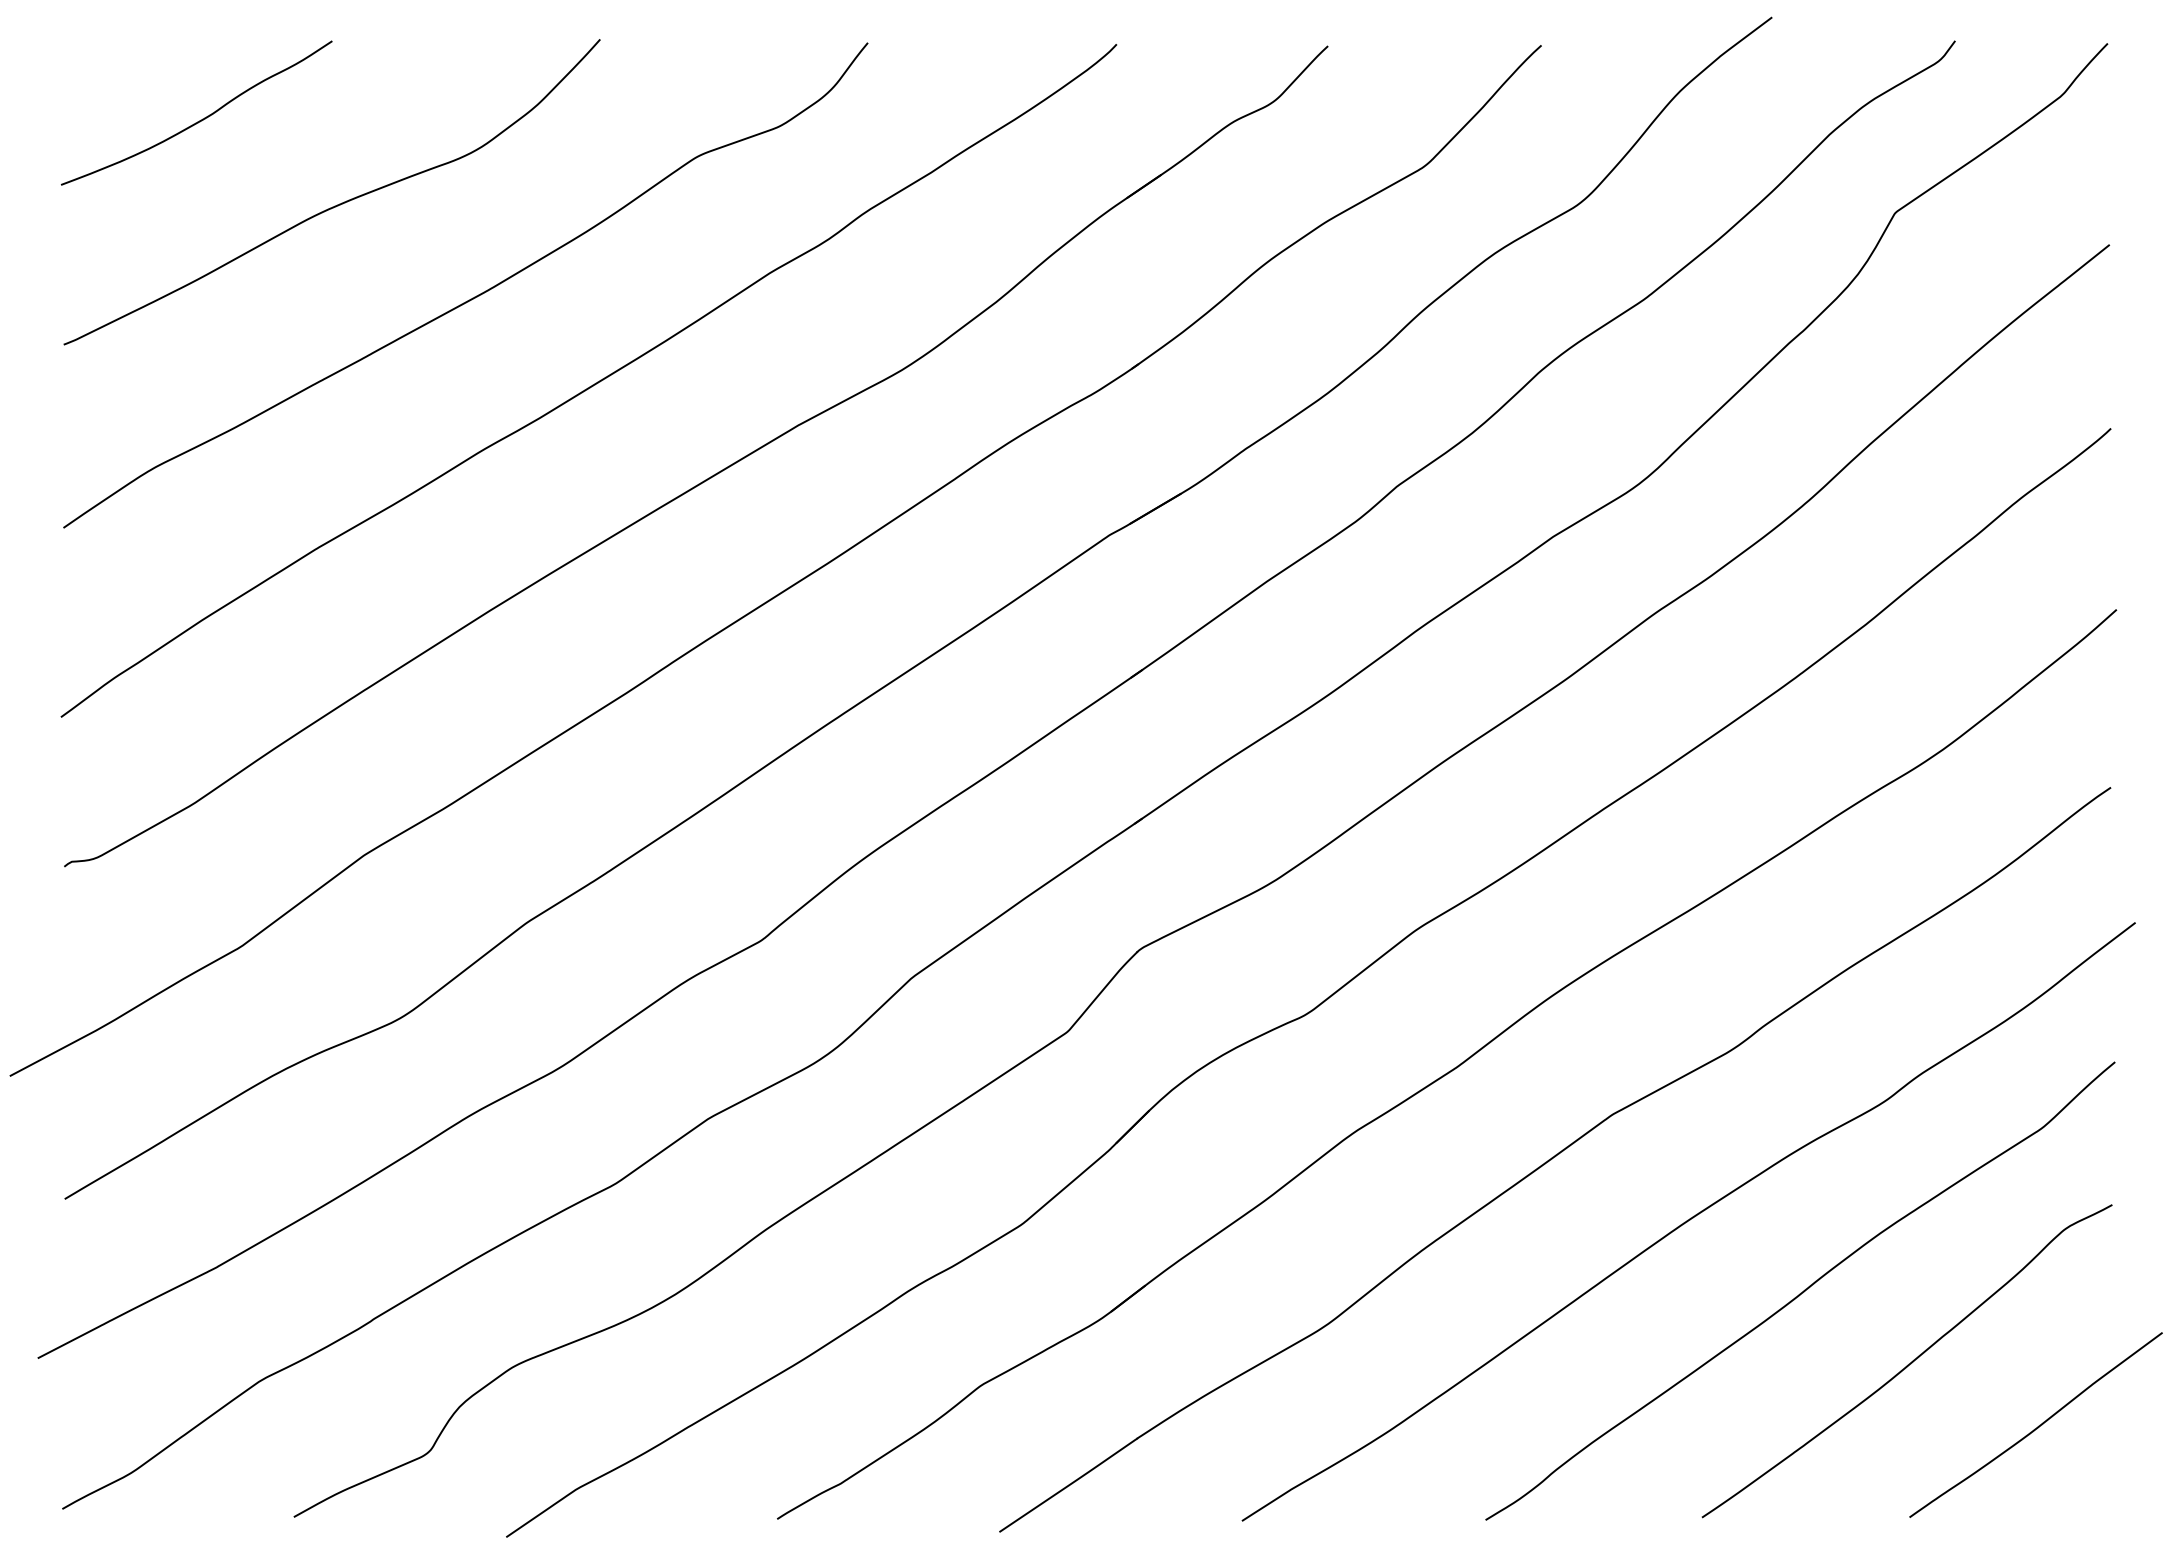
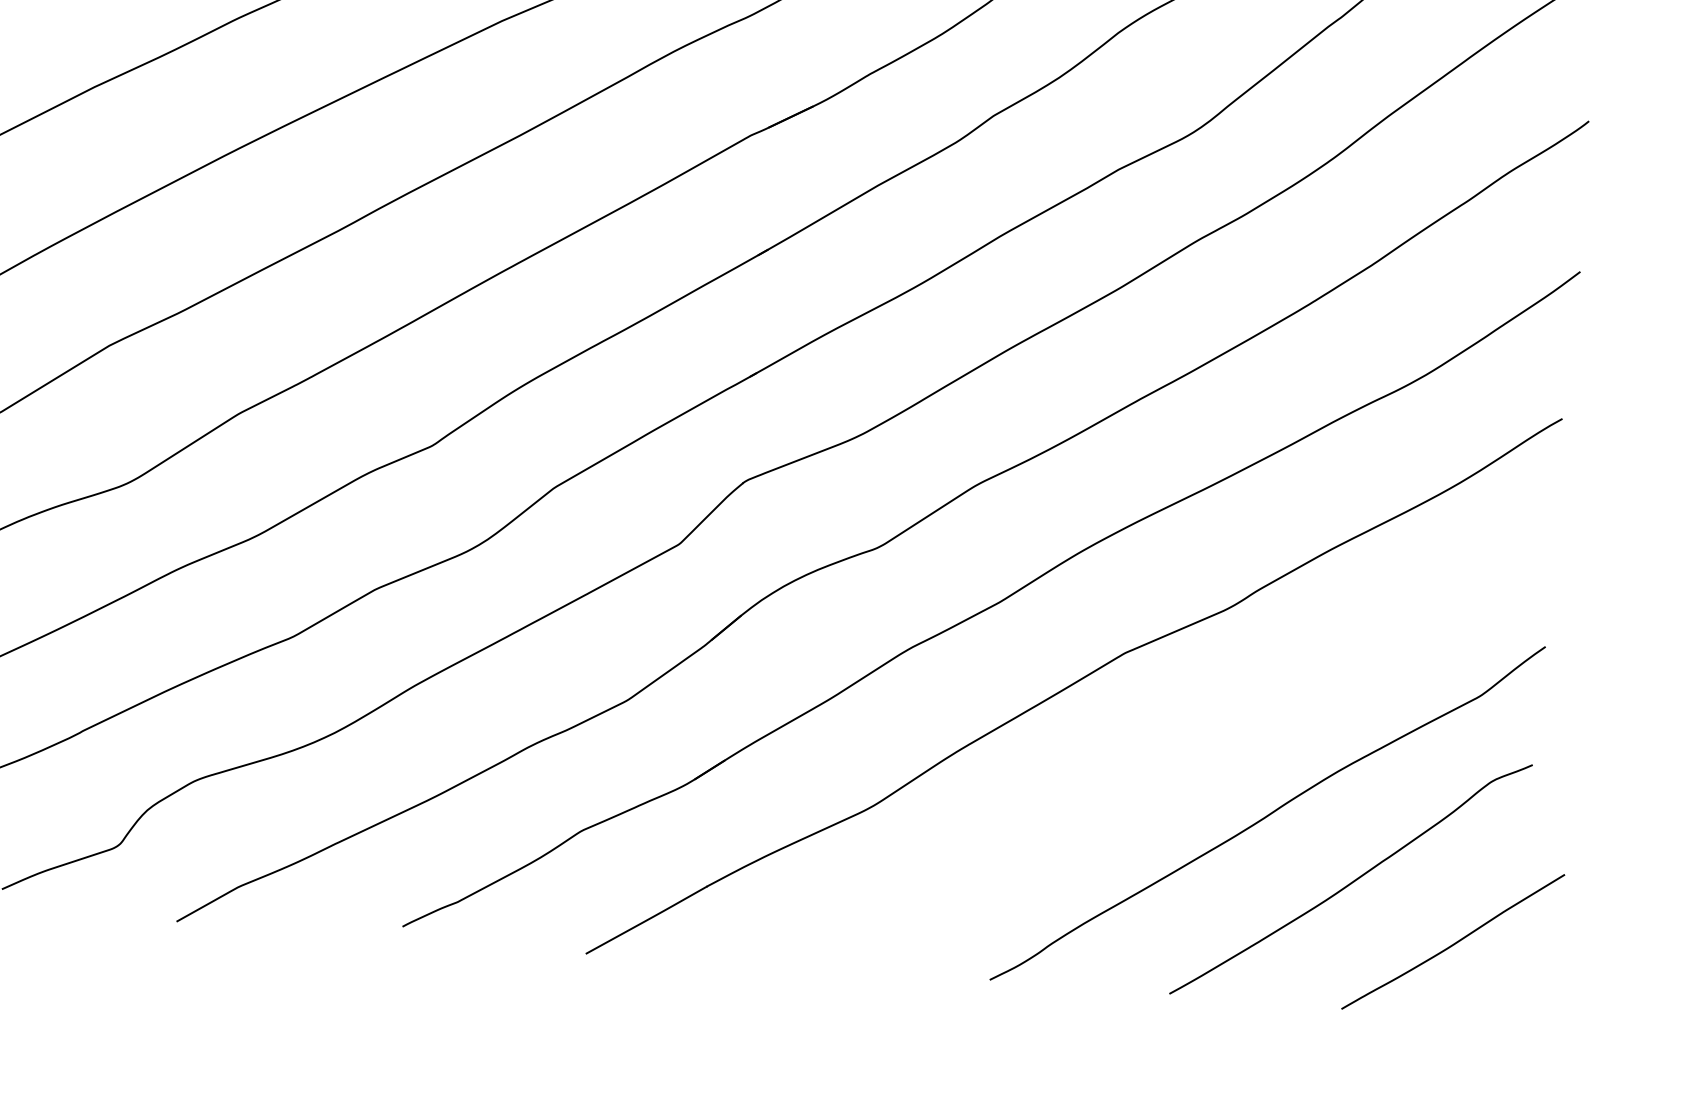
curve: (1688, 1221) -> (1180, 747), removed

